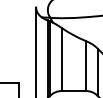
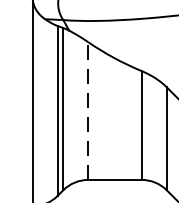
line: (61, 59) -> (87, 111), solid -> dashed

